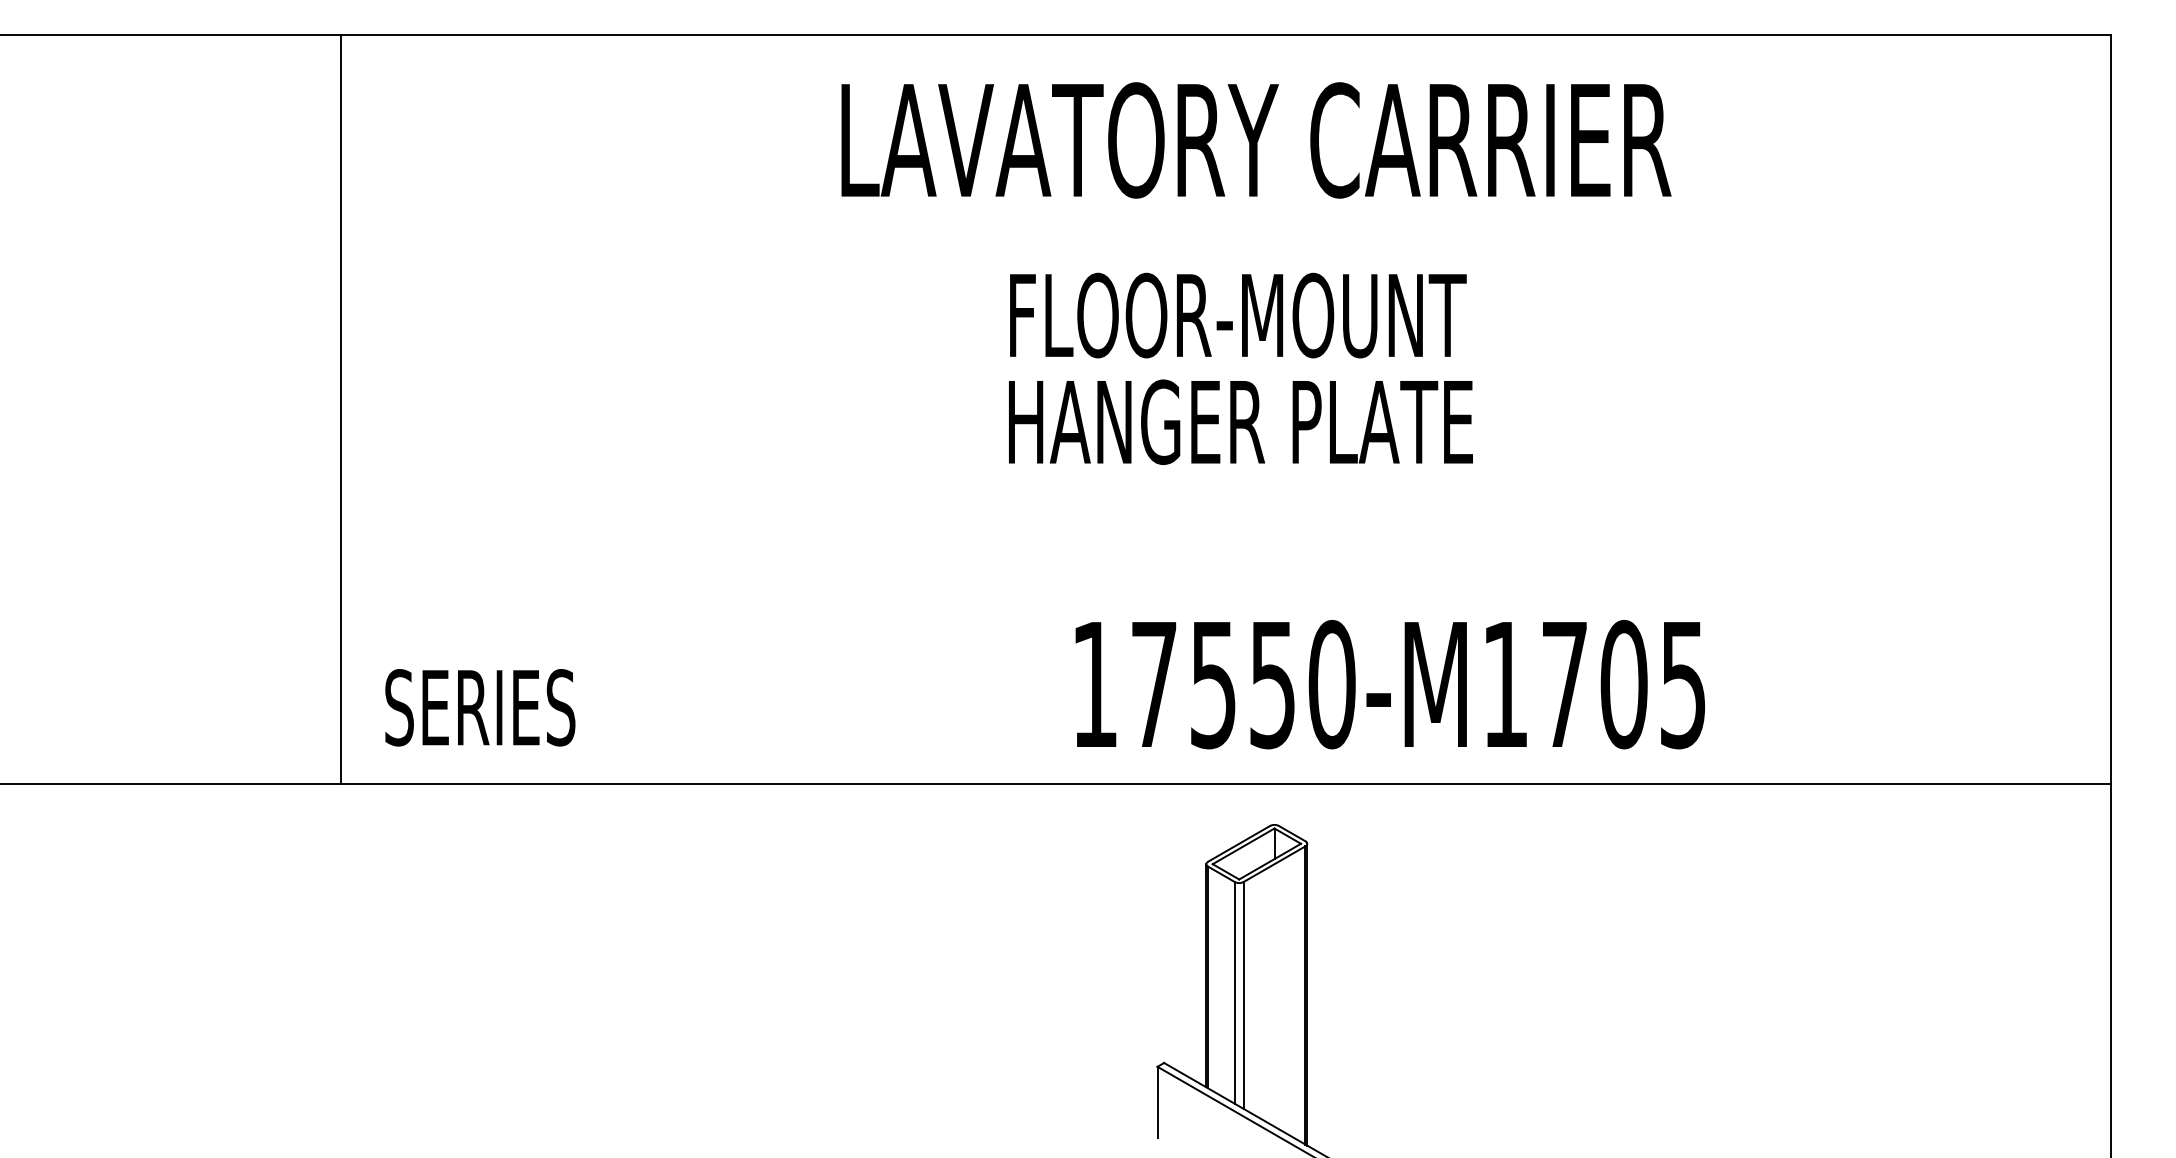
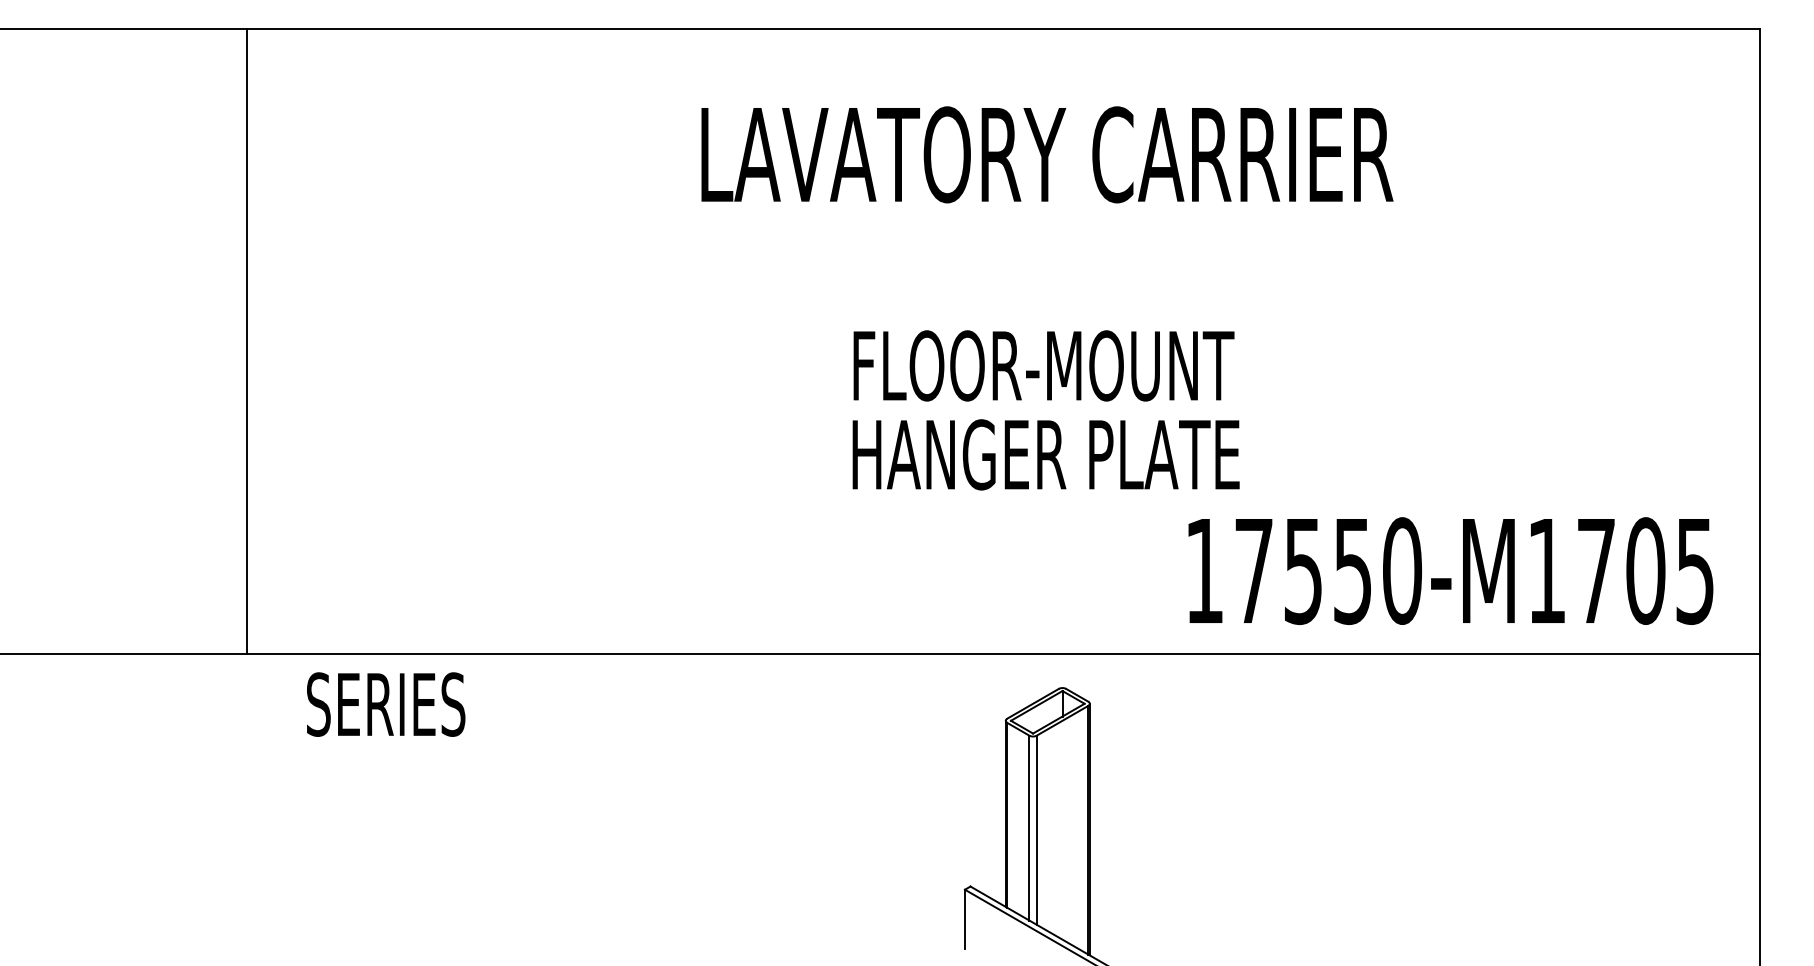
text: (1256, 140) -> (1047, 154), moved
text: (1240, 368) -> (1045, 410), moved
line: (340, 408) -> (247, 340), moved
text: (1389, 684) -> (1450, 570), moved
text: (480, 707) -> (386, 704), moved

